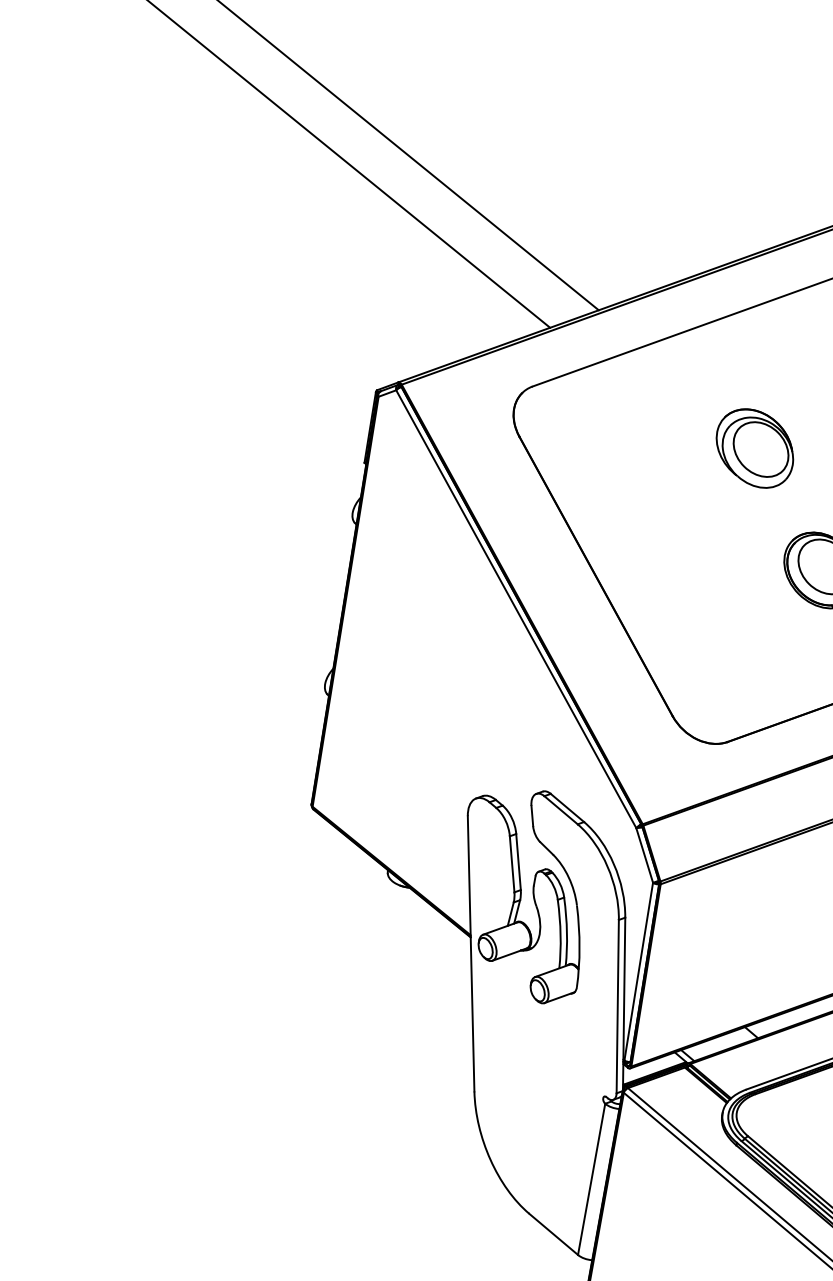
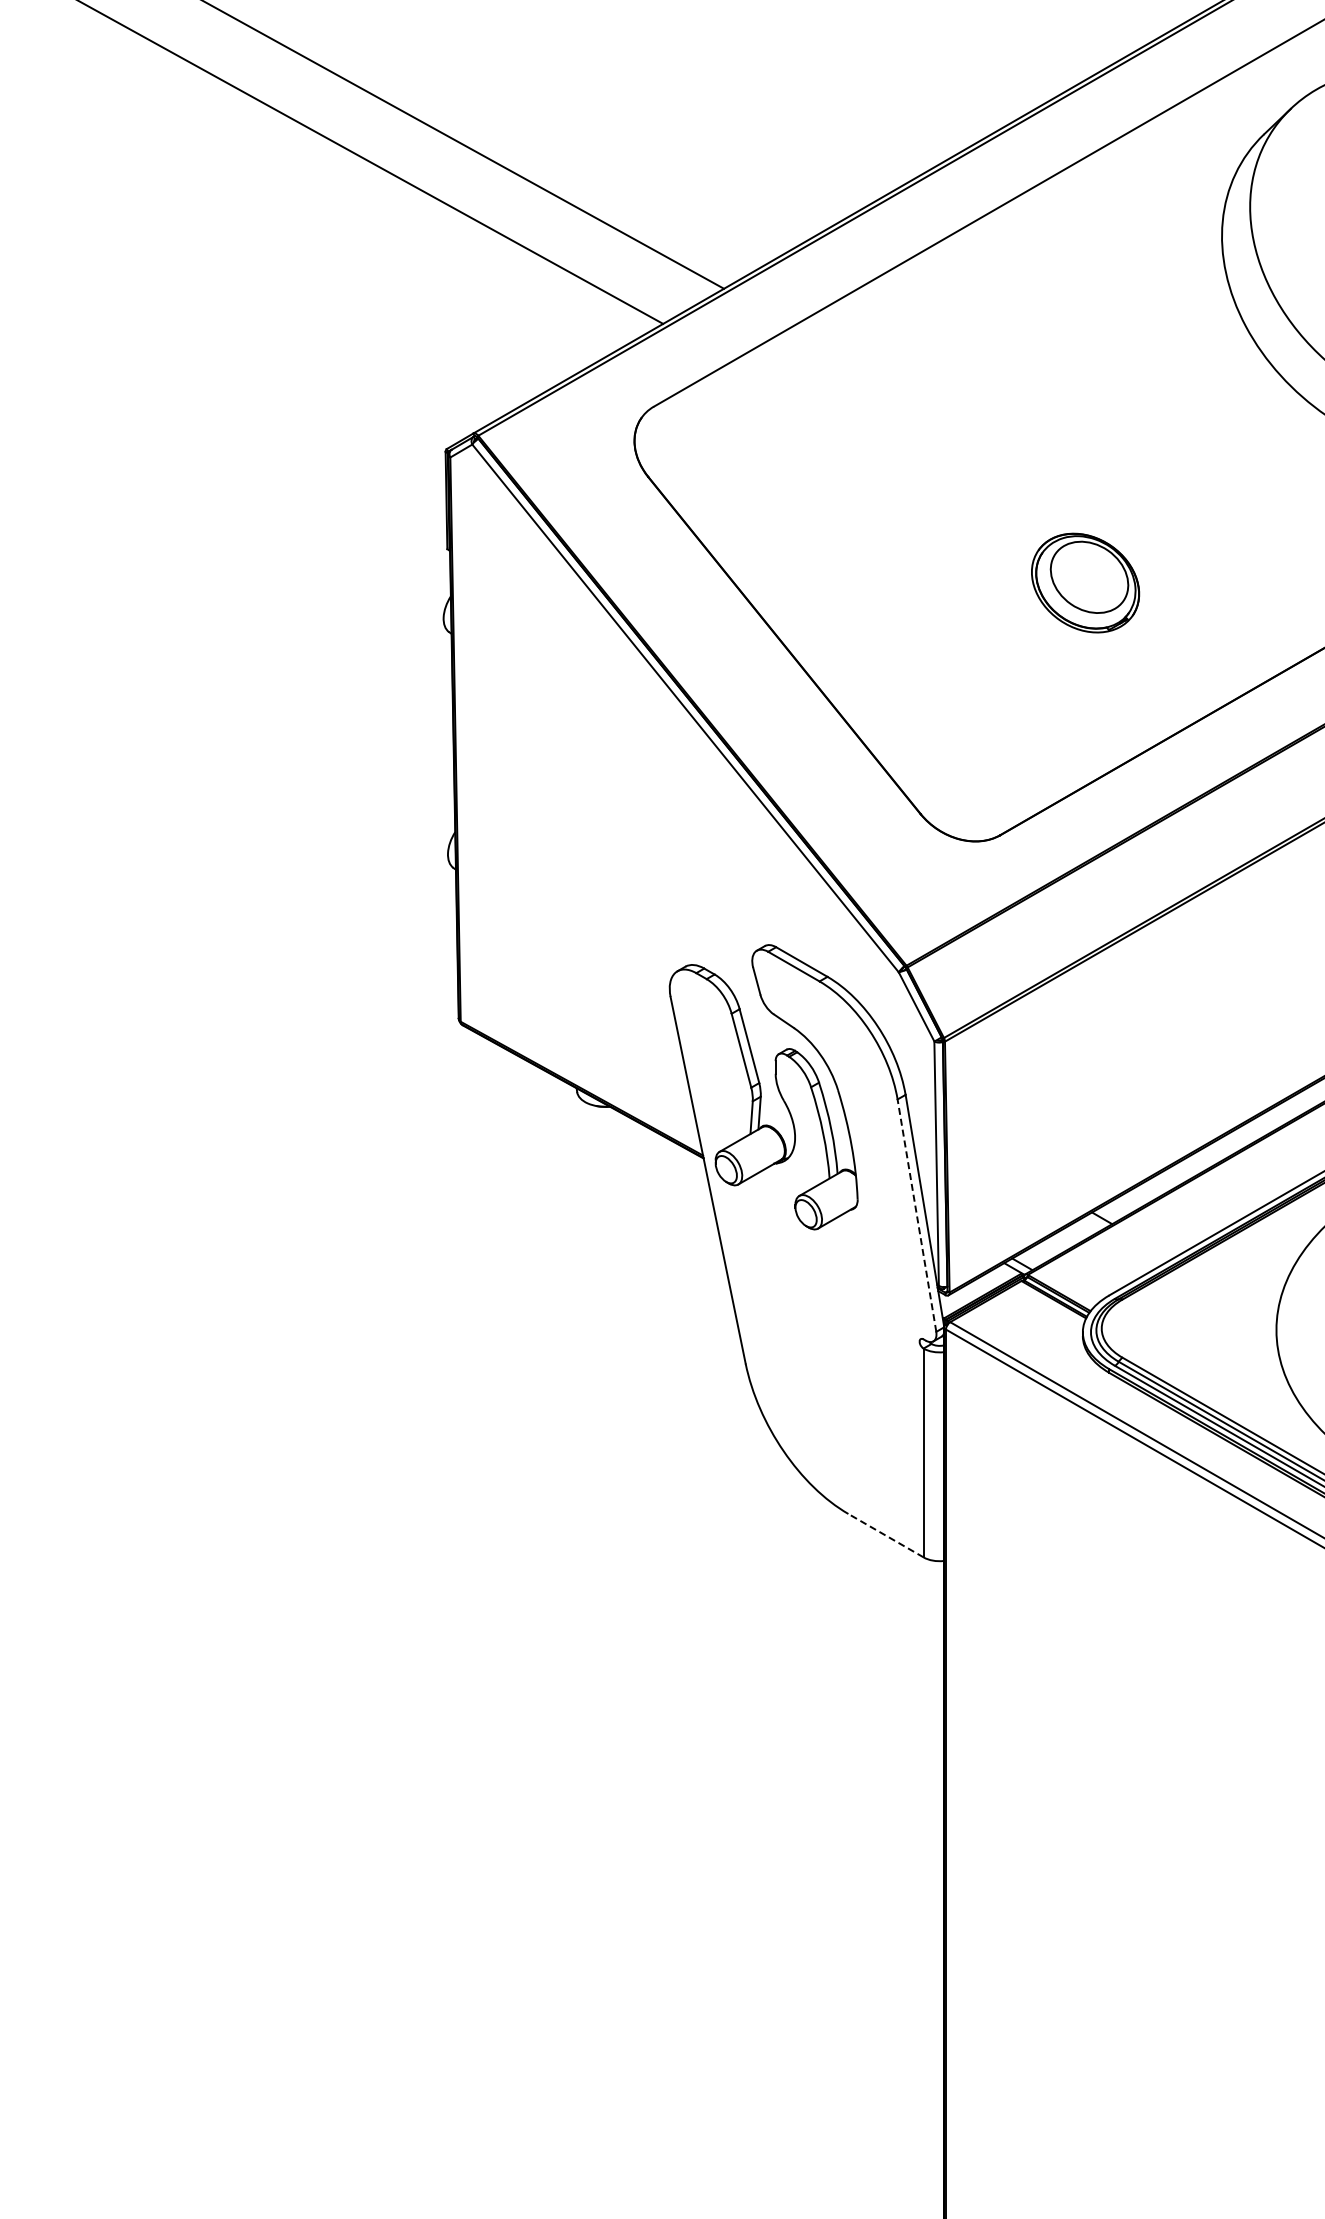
part: (754, 447) -> (965, 435), removed
line: (617, 1006) -> (916, 1215), solid -> dashed
line: (553, 1234) -> (885, 1535), solid -> dashed

